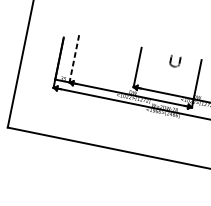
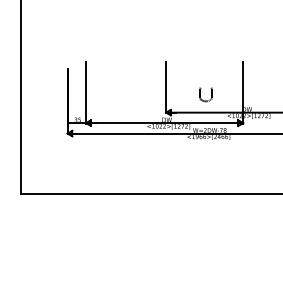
line: (74, 59) -> (86, 93), dashed -> solid
part: (174, 61) -> (205, 94), moved

